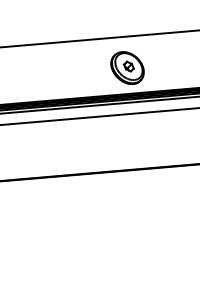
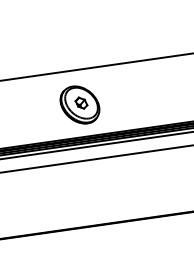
part: (127, 67) -> (79, 104), moved

